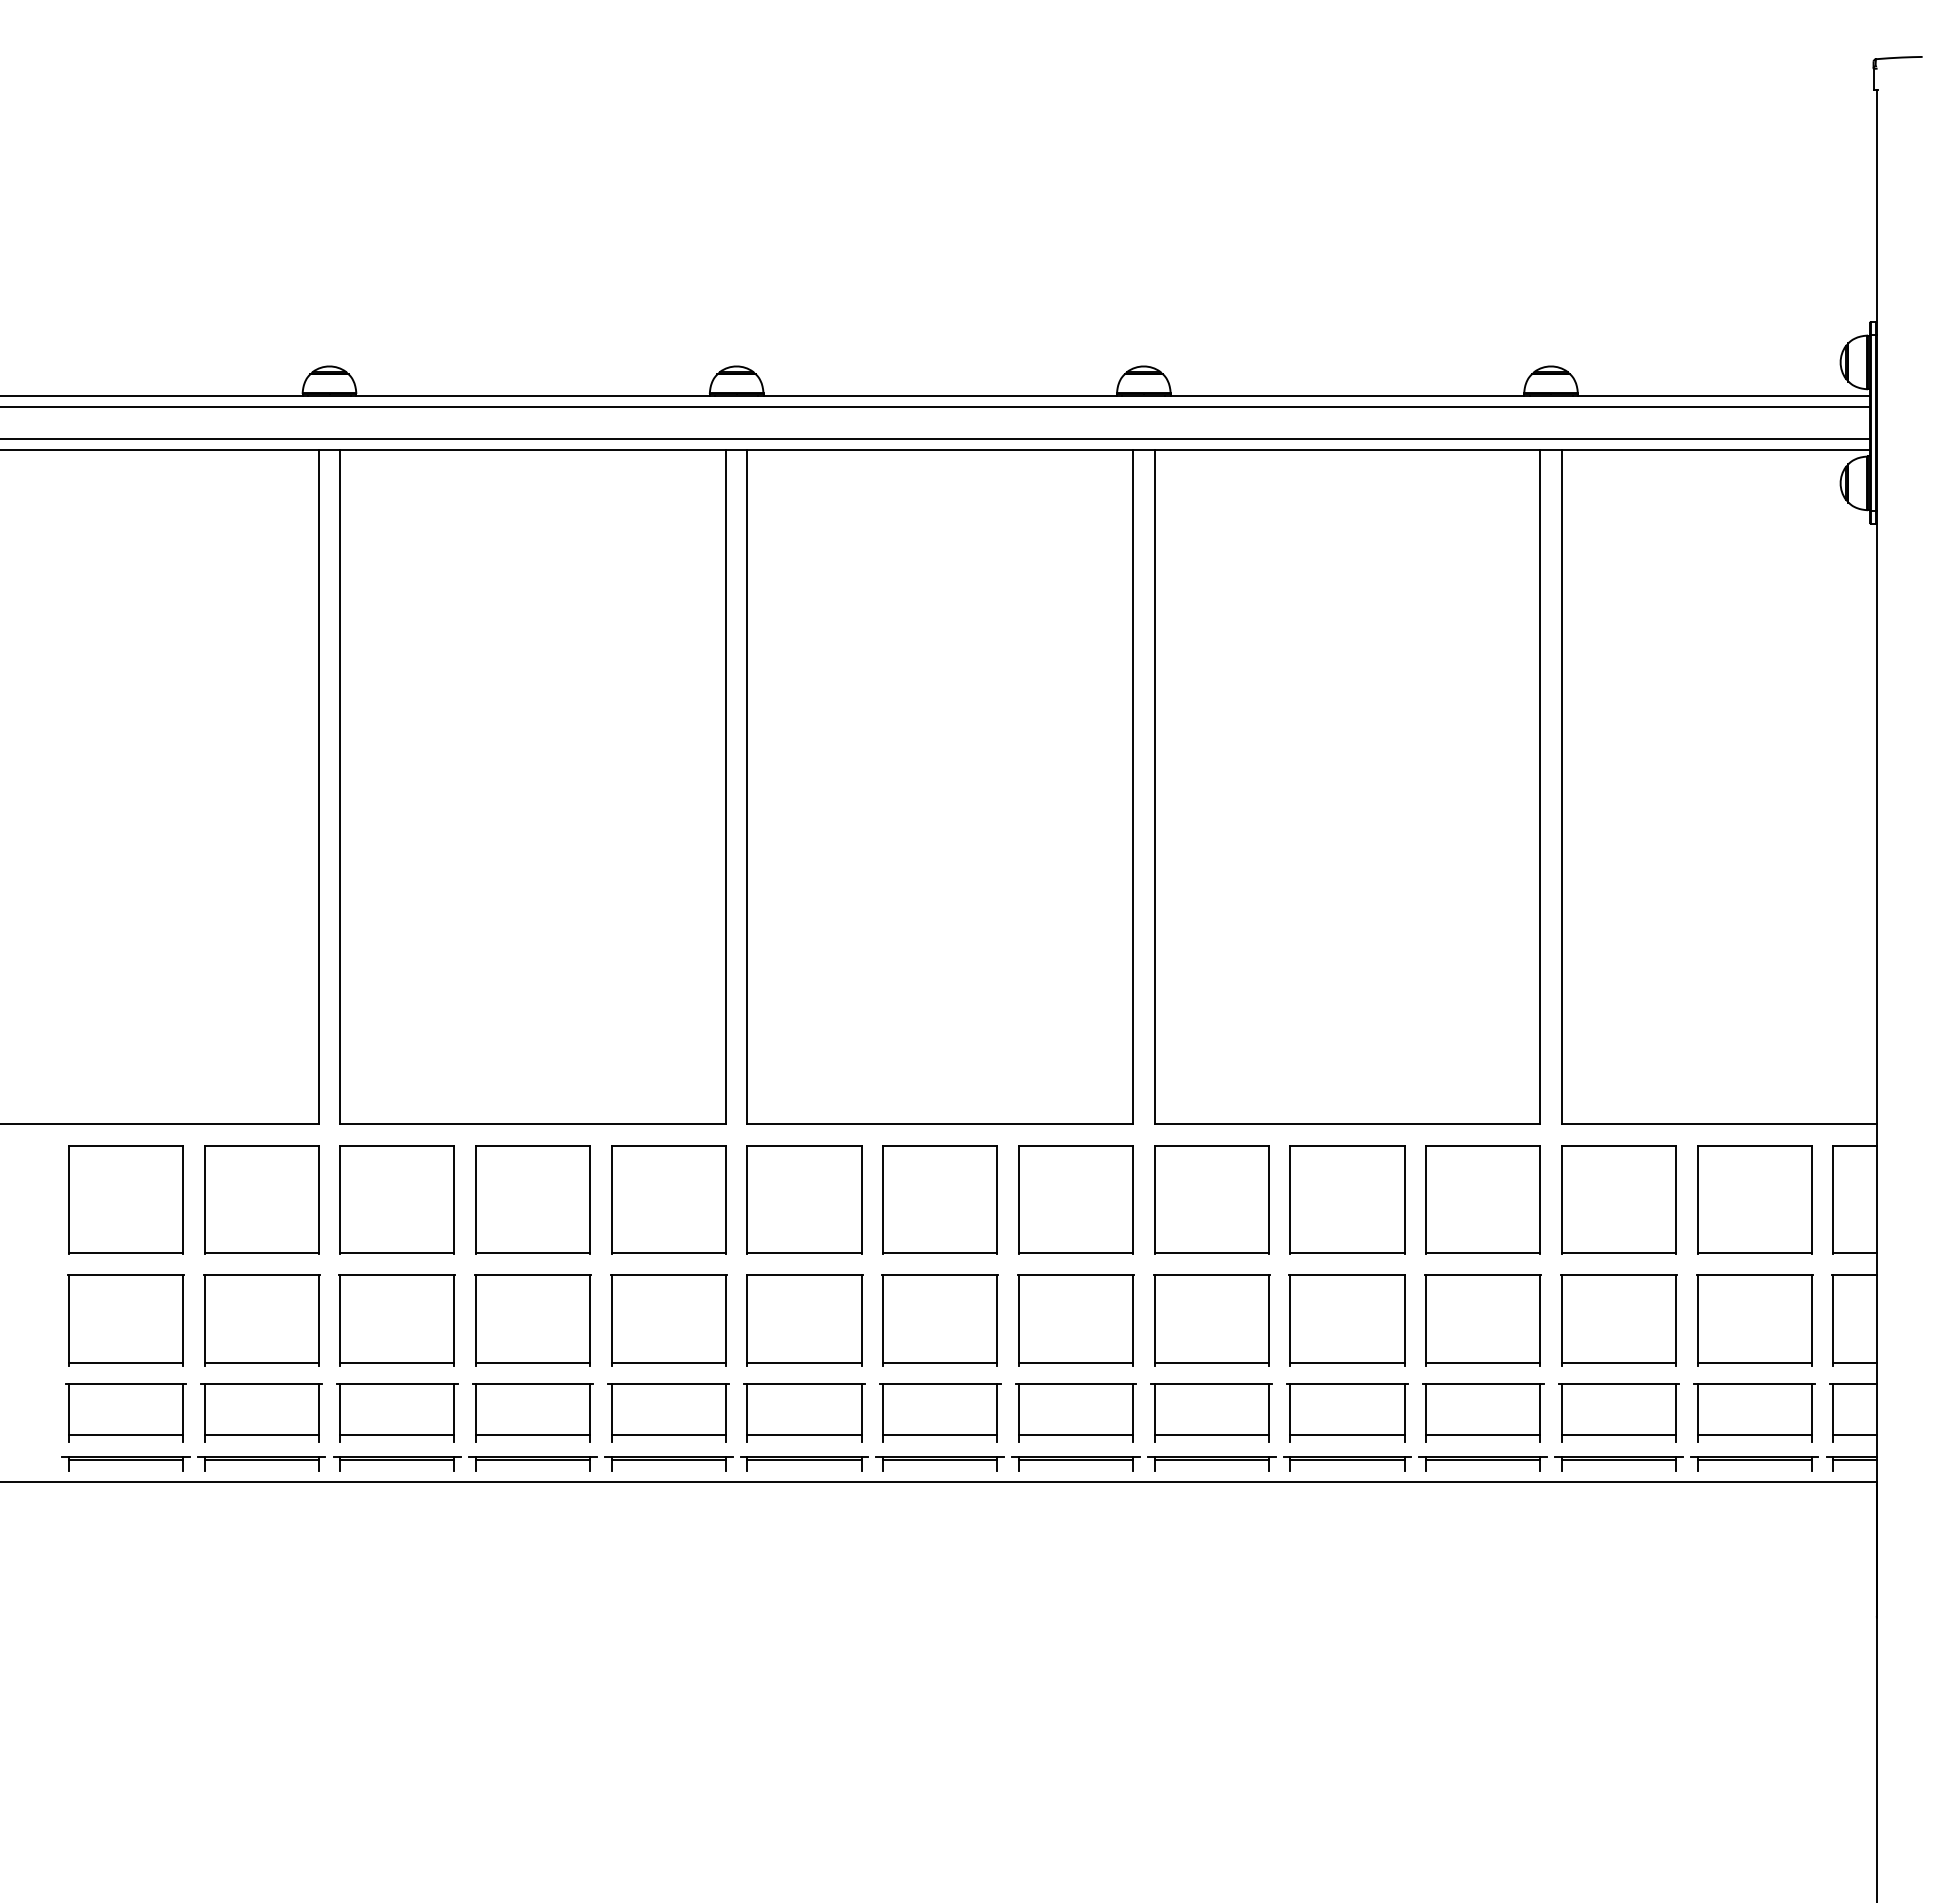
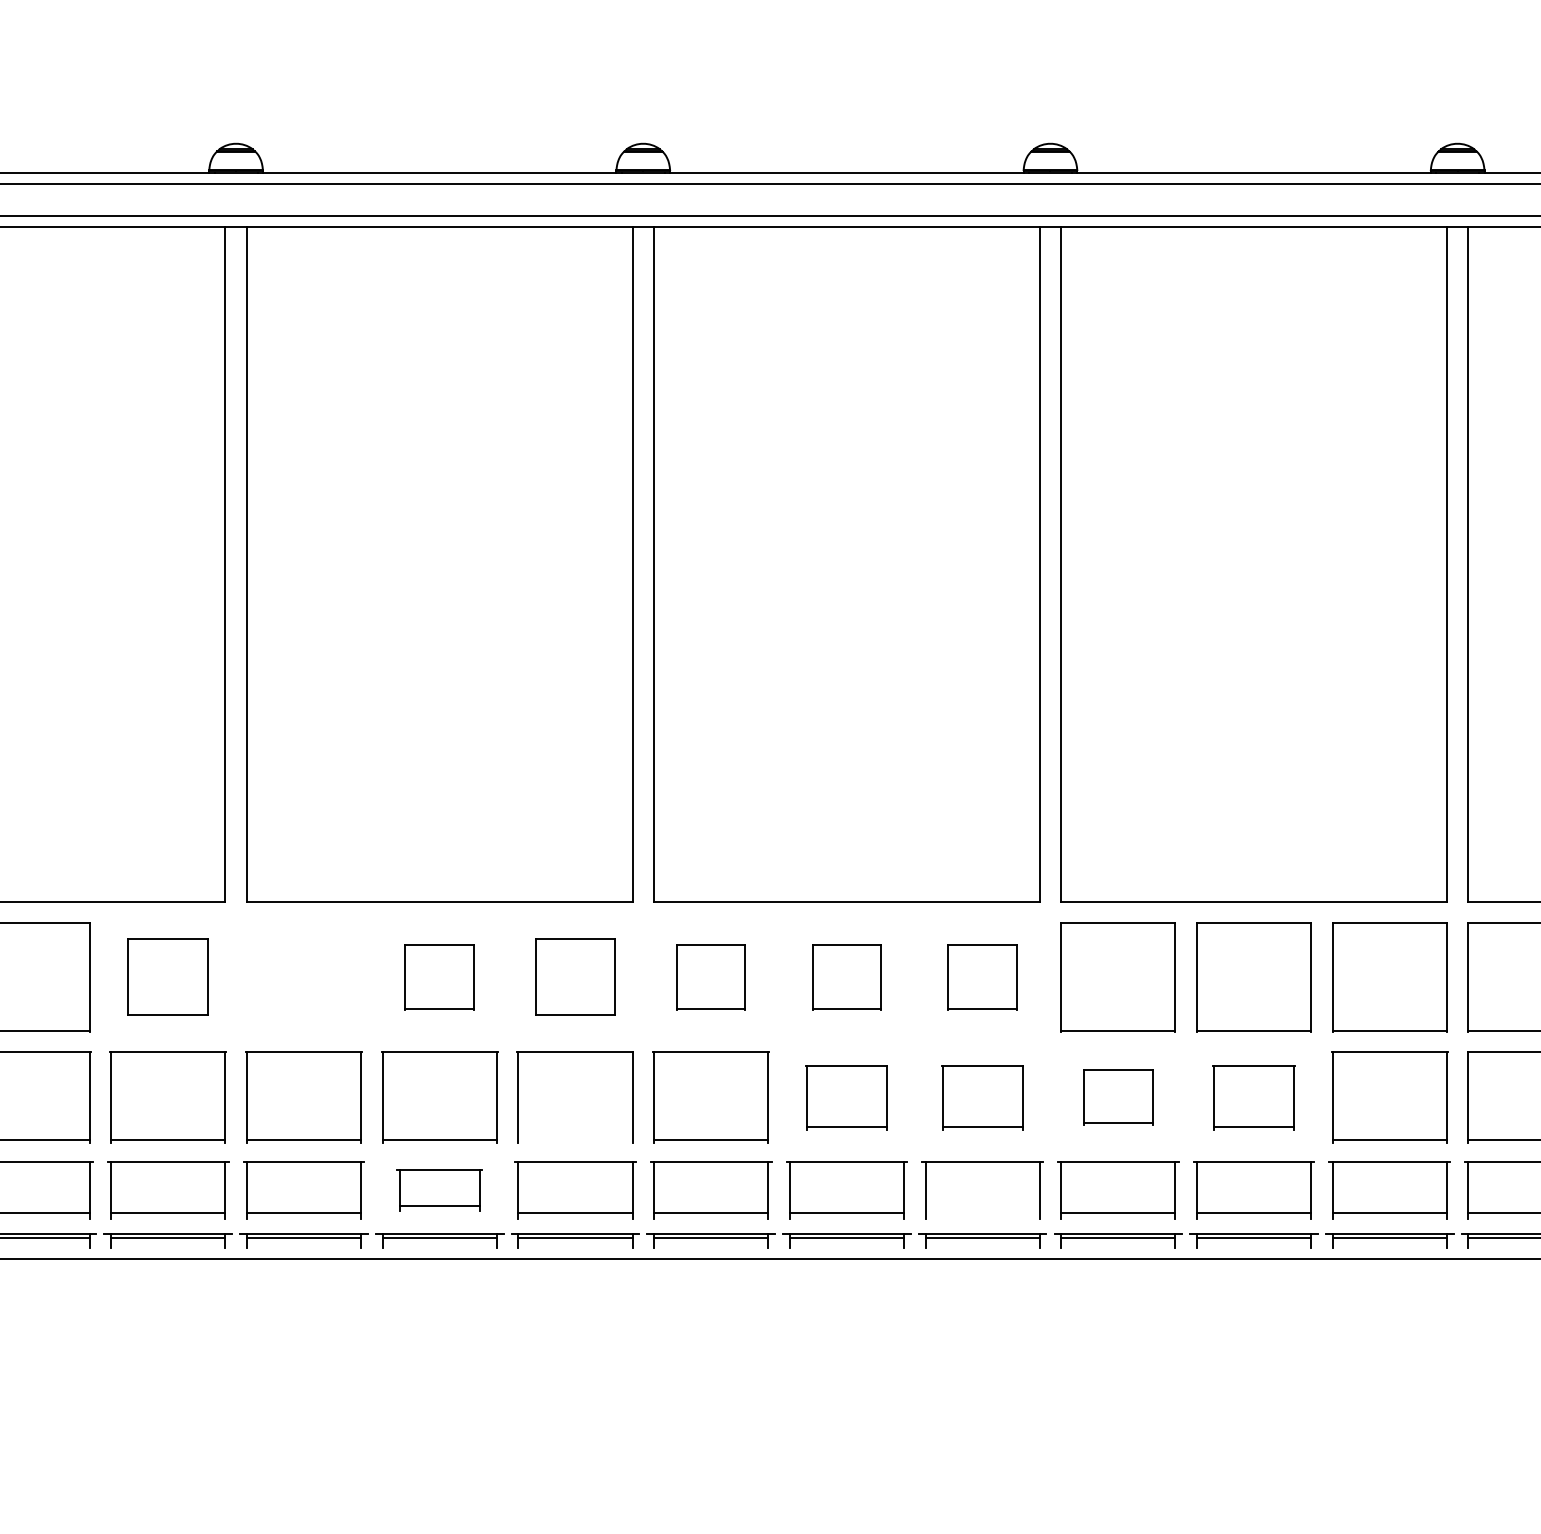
part: (261, 1199) -> (168, 976), size x0.7
part: (396, 1199) -> (303, 976), removed
part: (532, 1199) -> (439, 976), size x0.6
part: (668, 1199) -> (575, 976), size x0.7
part: (804, 1199) -> (711, 976), size x0.6
part: (939, 1199) -> (846, 976), size x0.6
part: (1075, 1199) -> (982, 976), size x0.6
part: (939, 1320) -> (846, 1097), size x0.7
part: (1075, 1320) -> (982, 1097), size x0.7
part: (1211, 1320) -> (1118, 1097), size x0.6
part: (1346, 1320) -> (1253, 1097), size x0.7
line: (668, 1362) -> (575, 1139), removed
part: (532, 1412) -> (439, 1189), size x0.7
line: (1075, 1435) -> (982, 1212), removed

